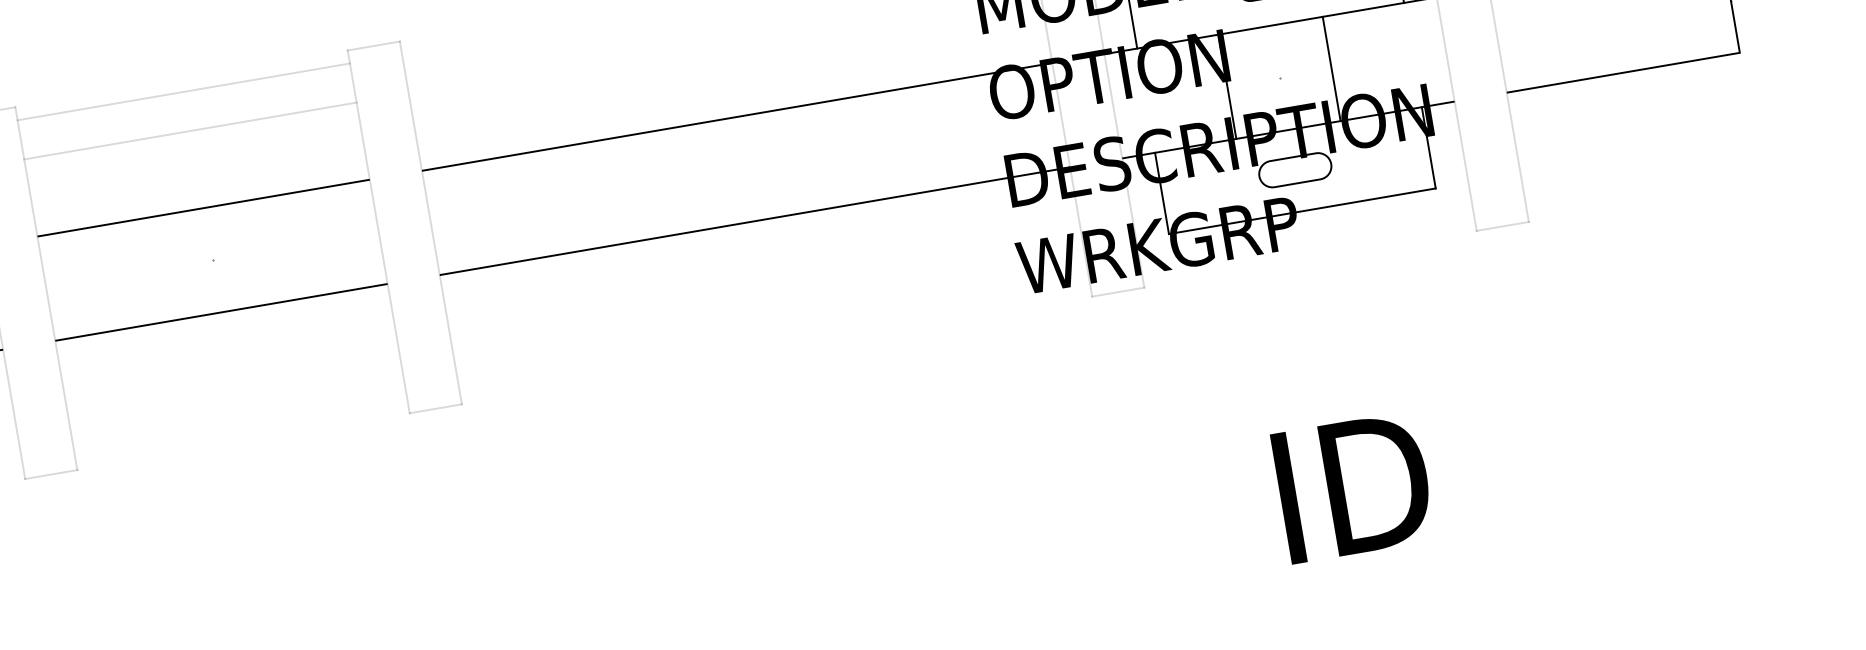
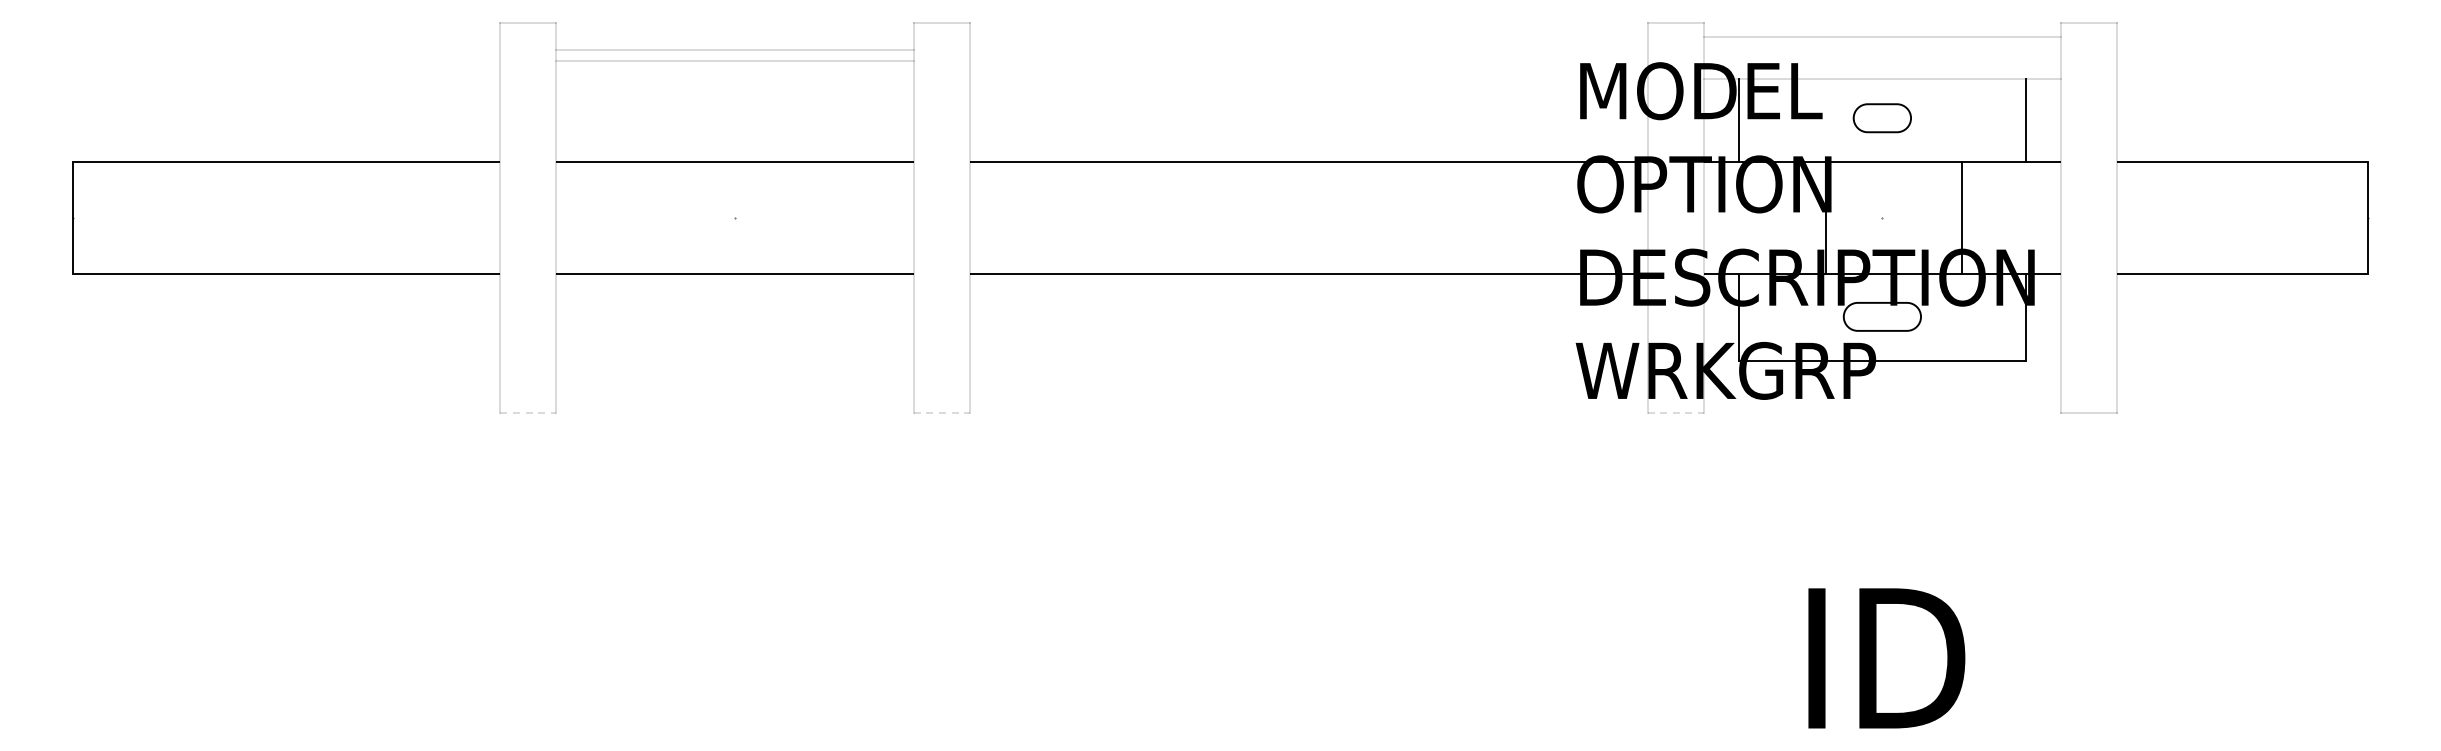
line: (1331, 68) -> (1962, 217), moved
line: (183, 91) -> (734, 60), moved
line: (189, 131) -> (734, 49), moved
line: (1119, 291) -> (1676, 412), solid -> dashed
line: (436, 408) -> (942, 412), solid -> dashed
line: (51, 474) -> (528, 412), solid -> dashed

